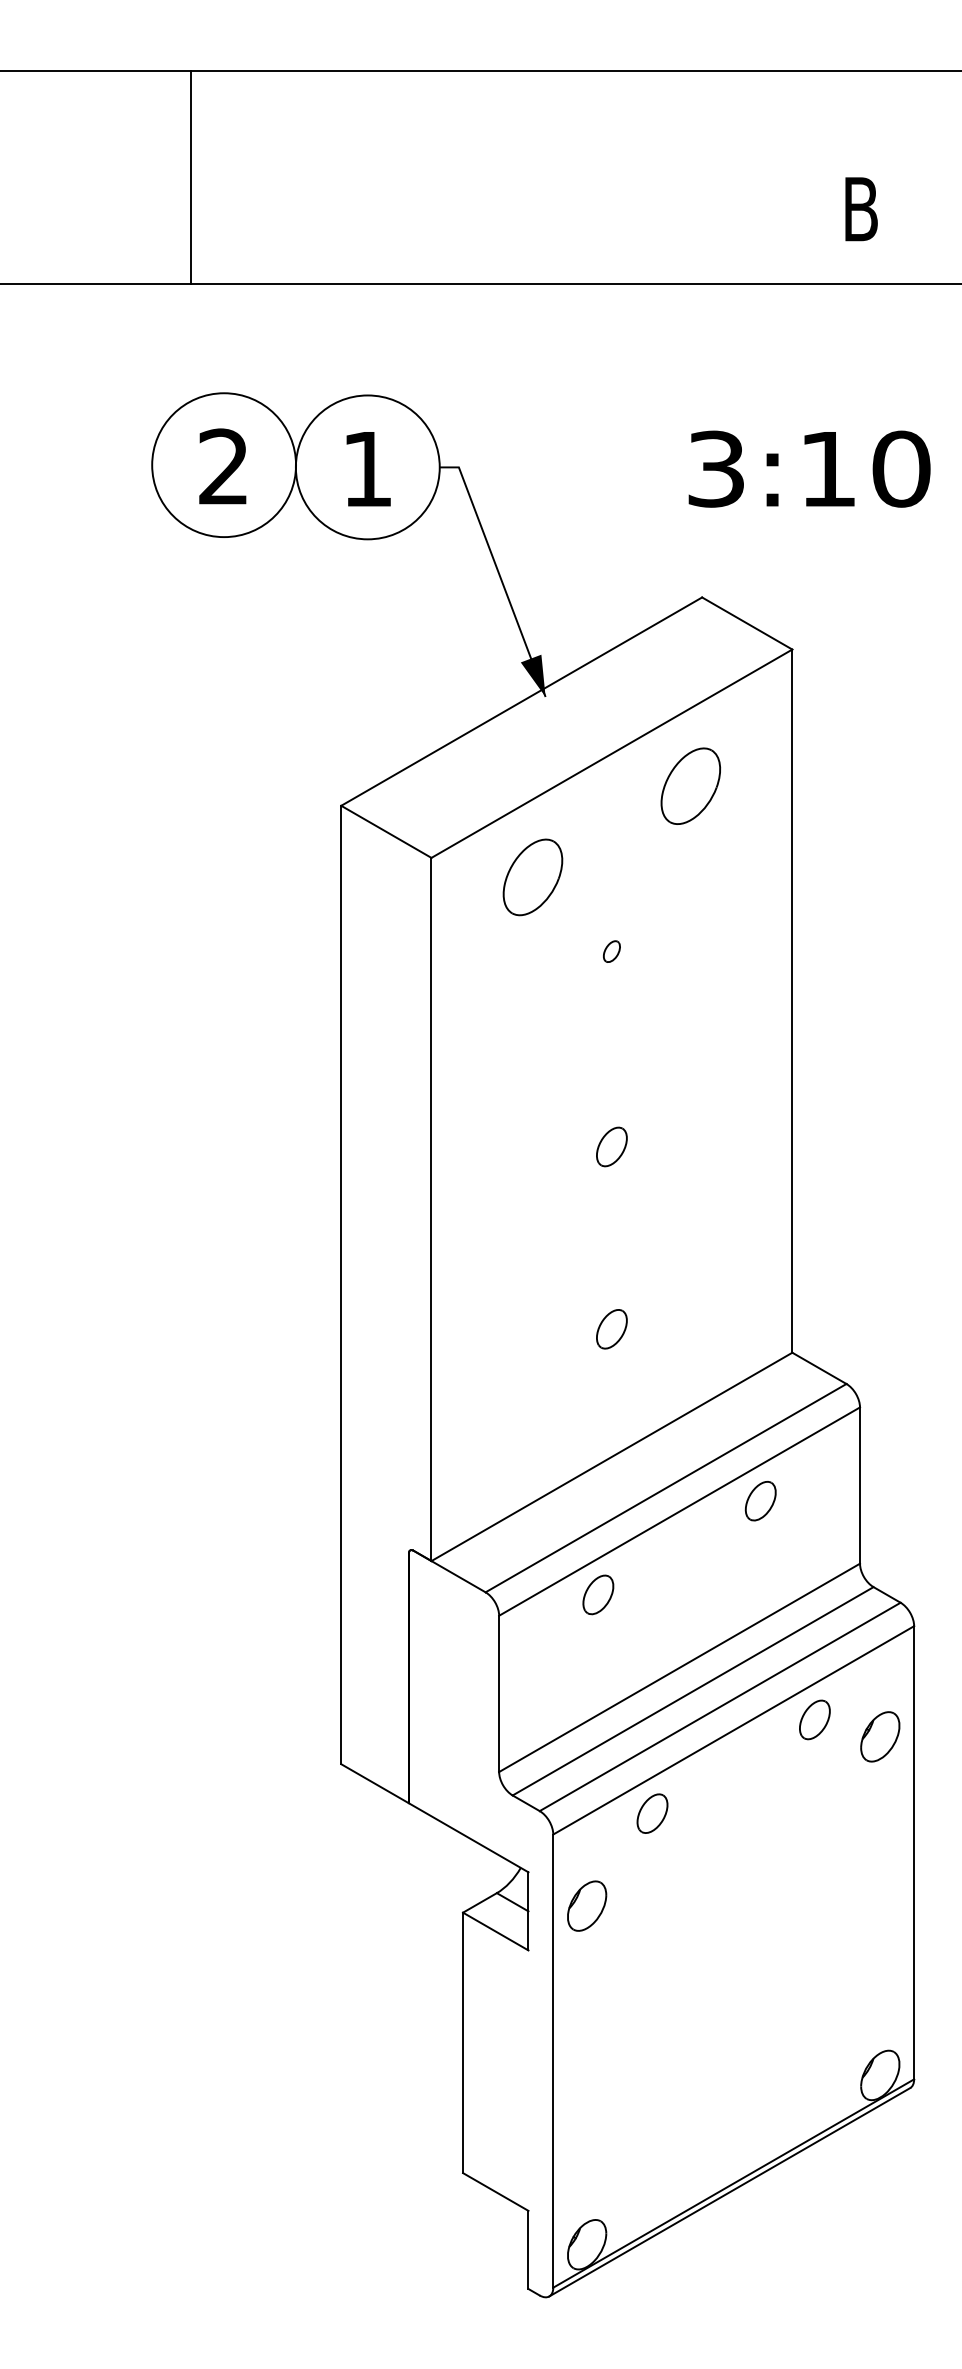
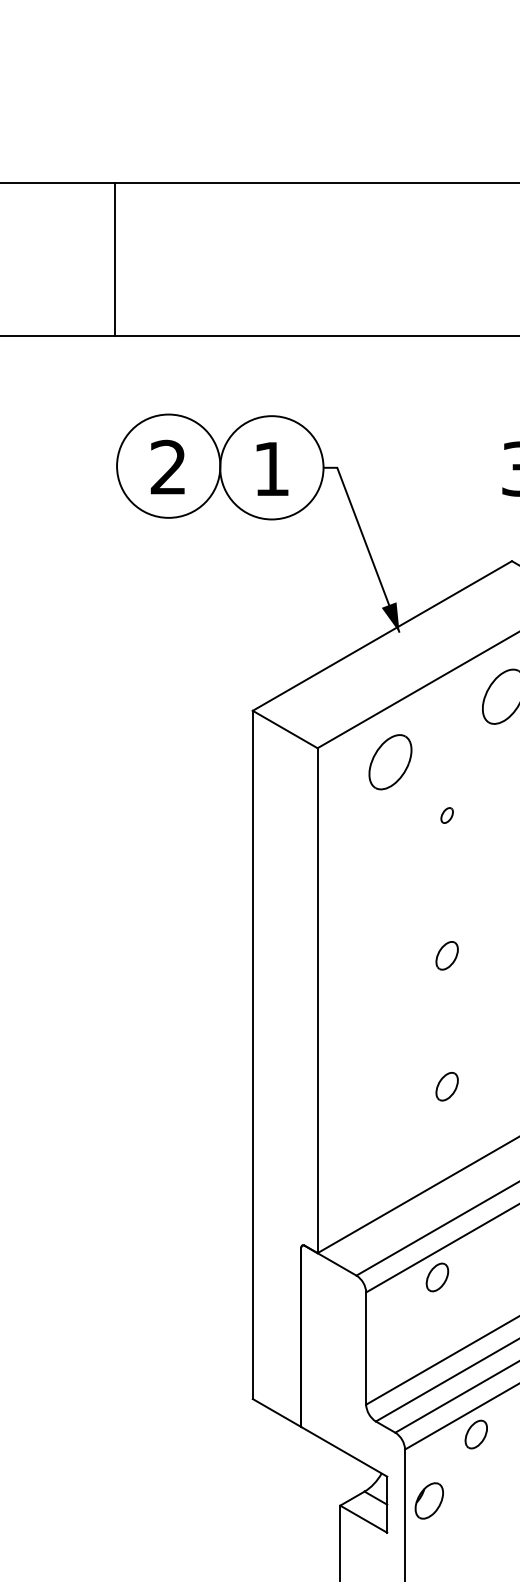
line: (190, 177) -> (114, 259), moved

